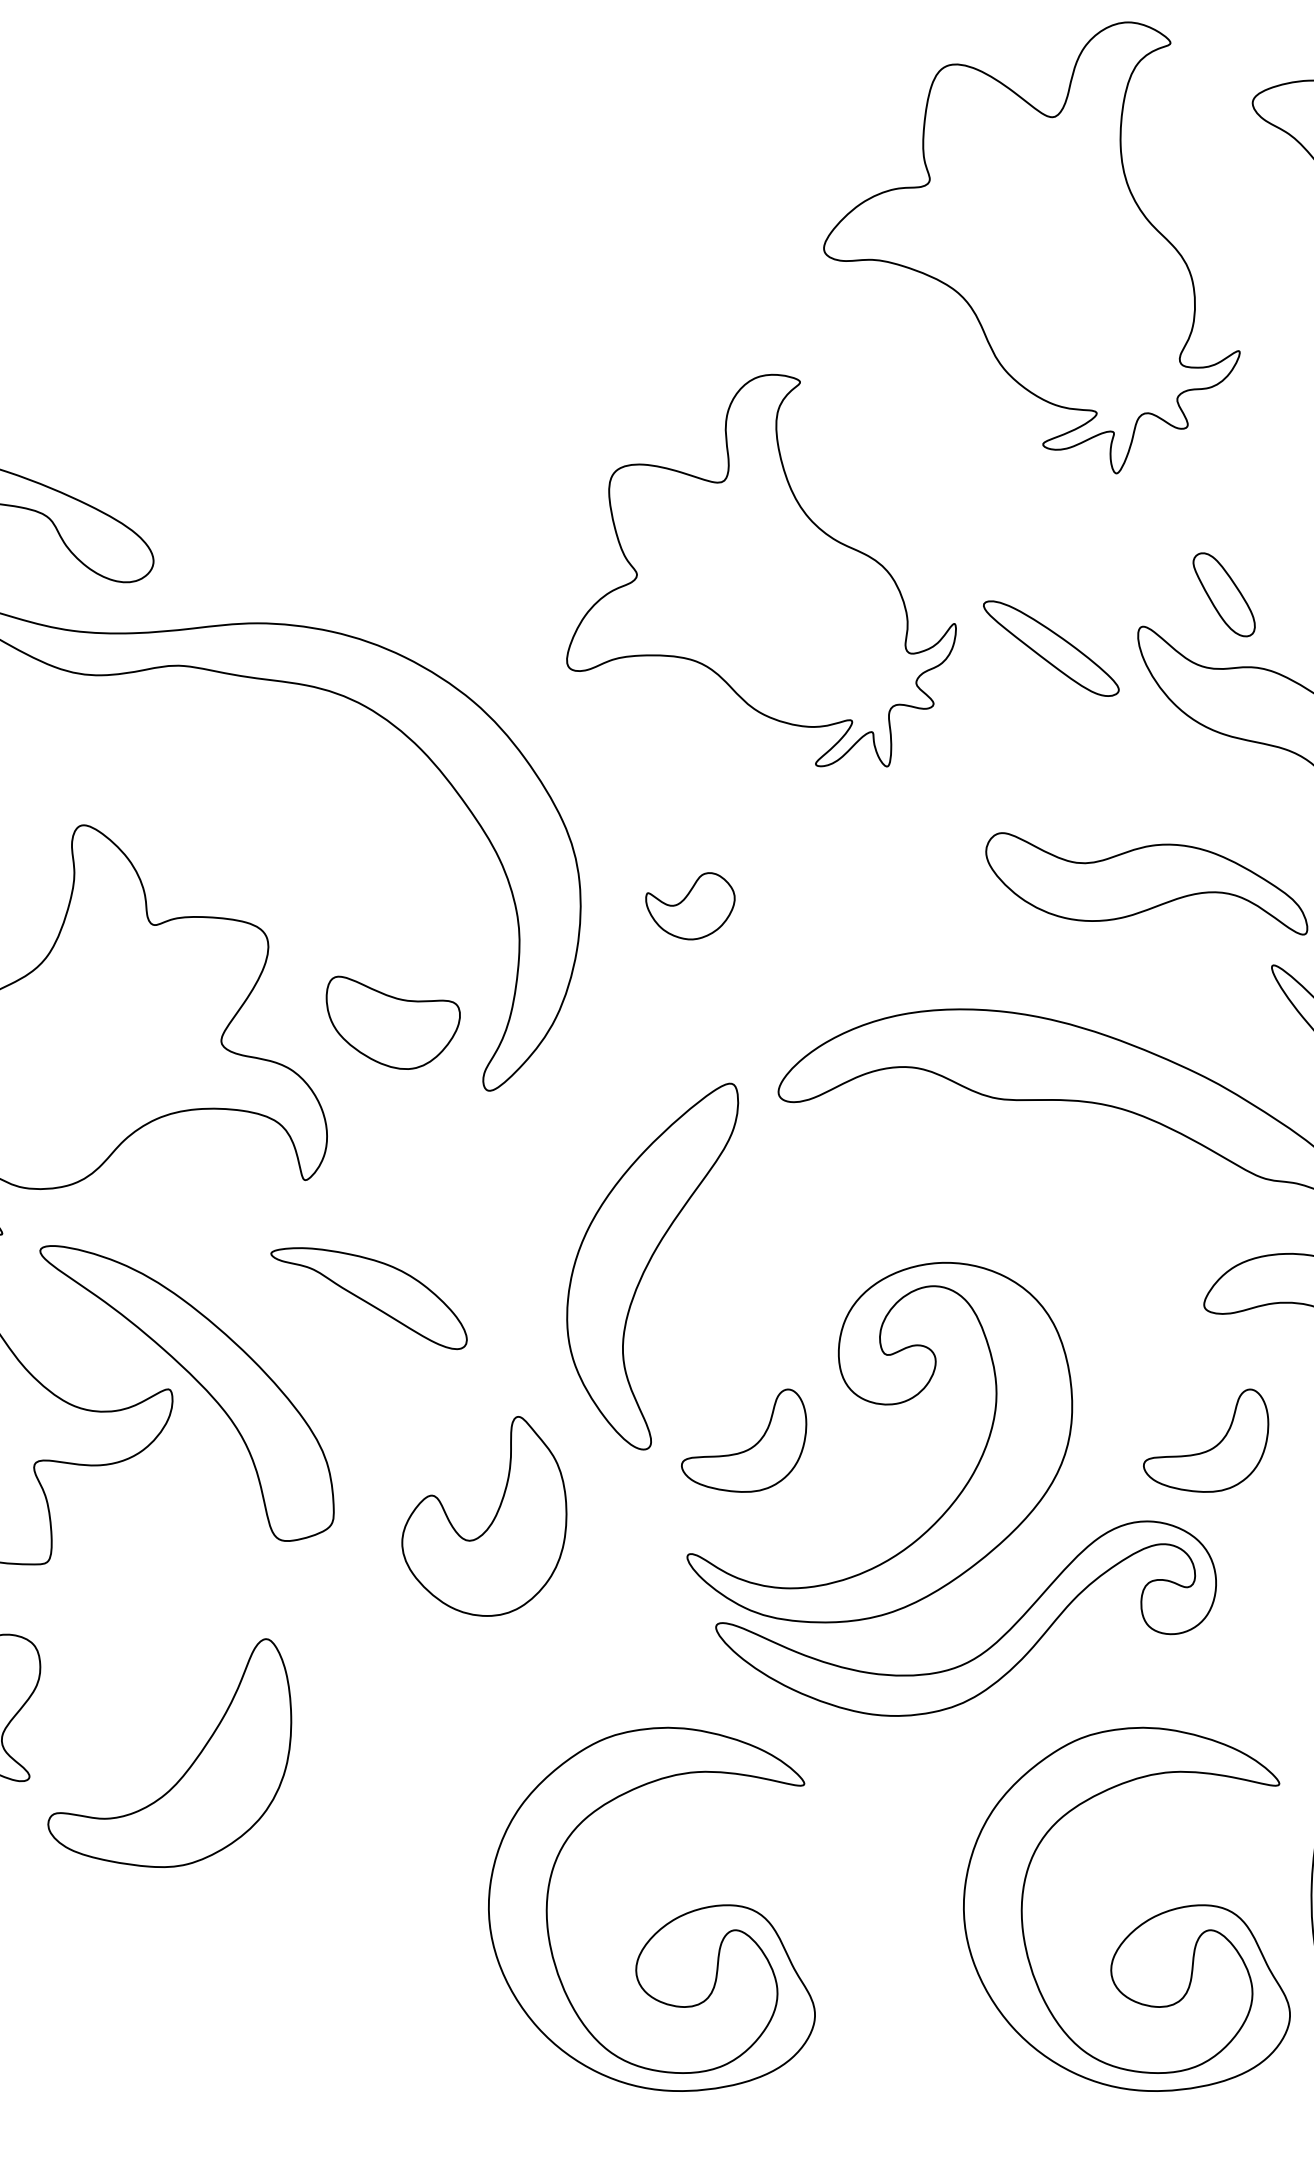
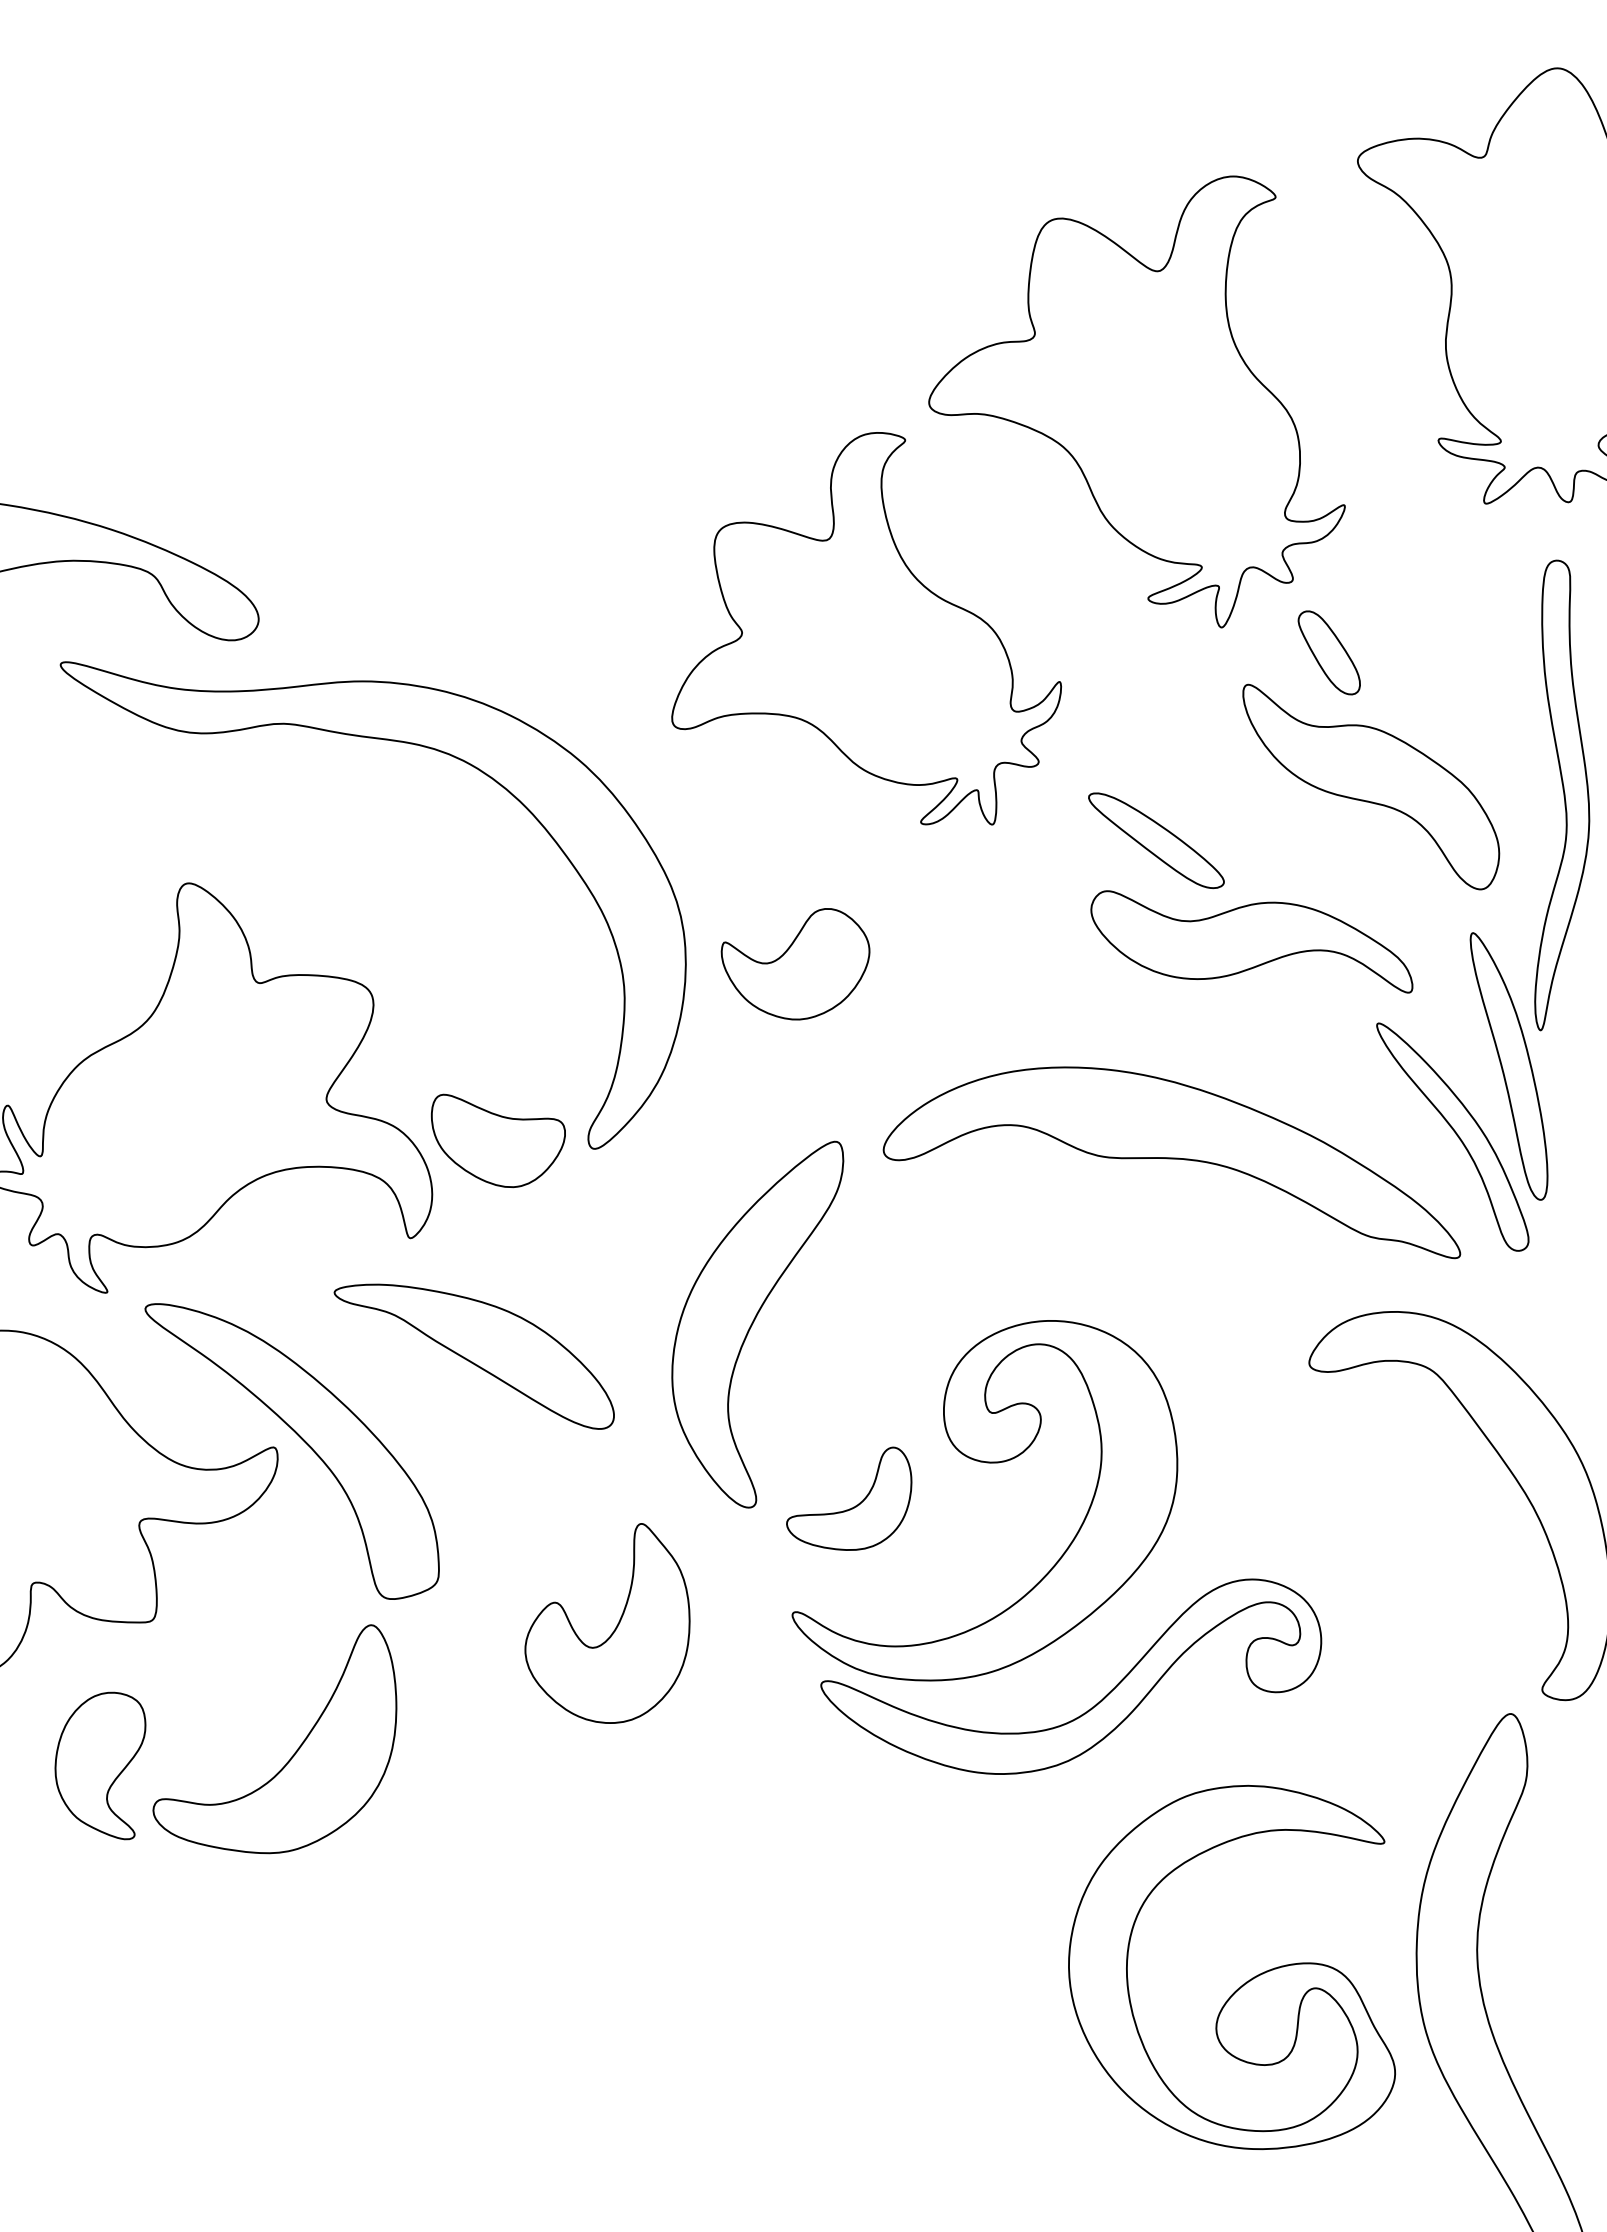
part: (1031, 247) -> (1136, 401), moved
part: (1051, 648) -> (1156, 840), moved
part: (690, 906) -> (795, 964), size x1.67
part: (392, 1022) -> (497, 1140), moved
part: (368, 1298) -> (473, 1356), size x1.43
part: (1210, 1448) -> (1315, 1506), removed
part: (492, 1520) -> (615, 1627), moved
part: (189, 1766) -> (294, 1752), moved
part: (662, 1926) -> (767, 1984), removed

